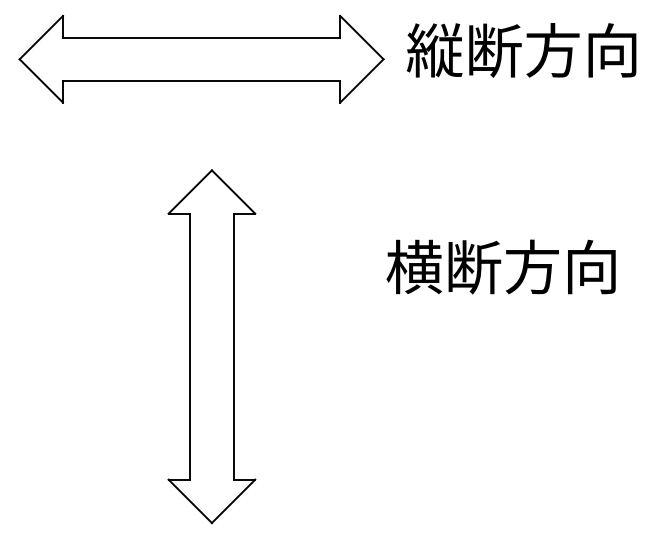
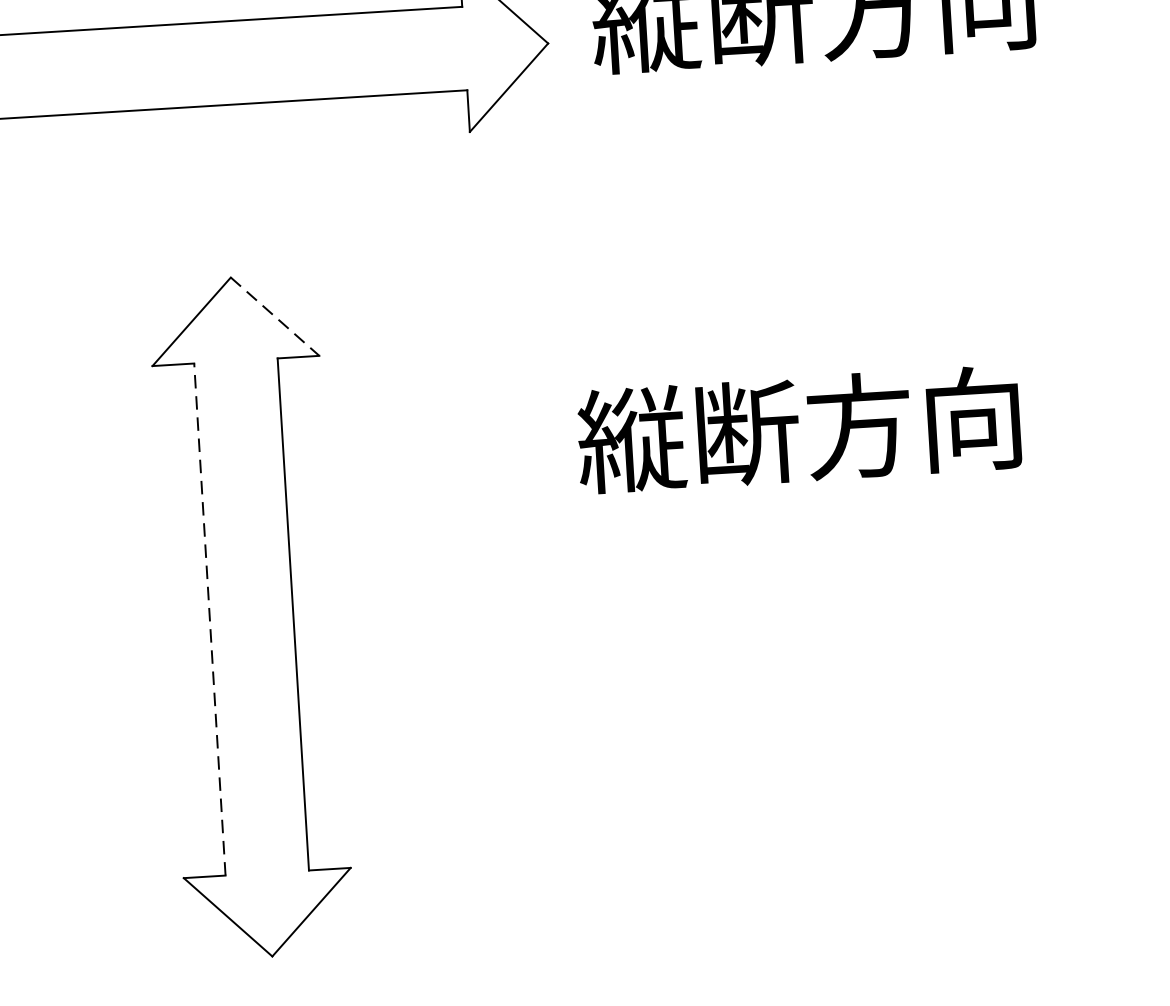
line: (233, 192) -> (274, 317), solid -> dashed
text: (413, 266) -> (630, 438), 横断方向 -> 縦断方向
line: (190, 346) -> (210, 619), solid -> dashed

